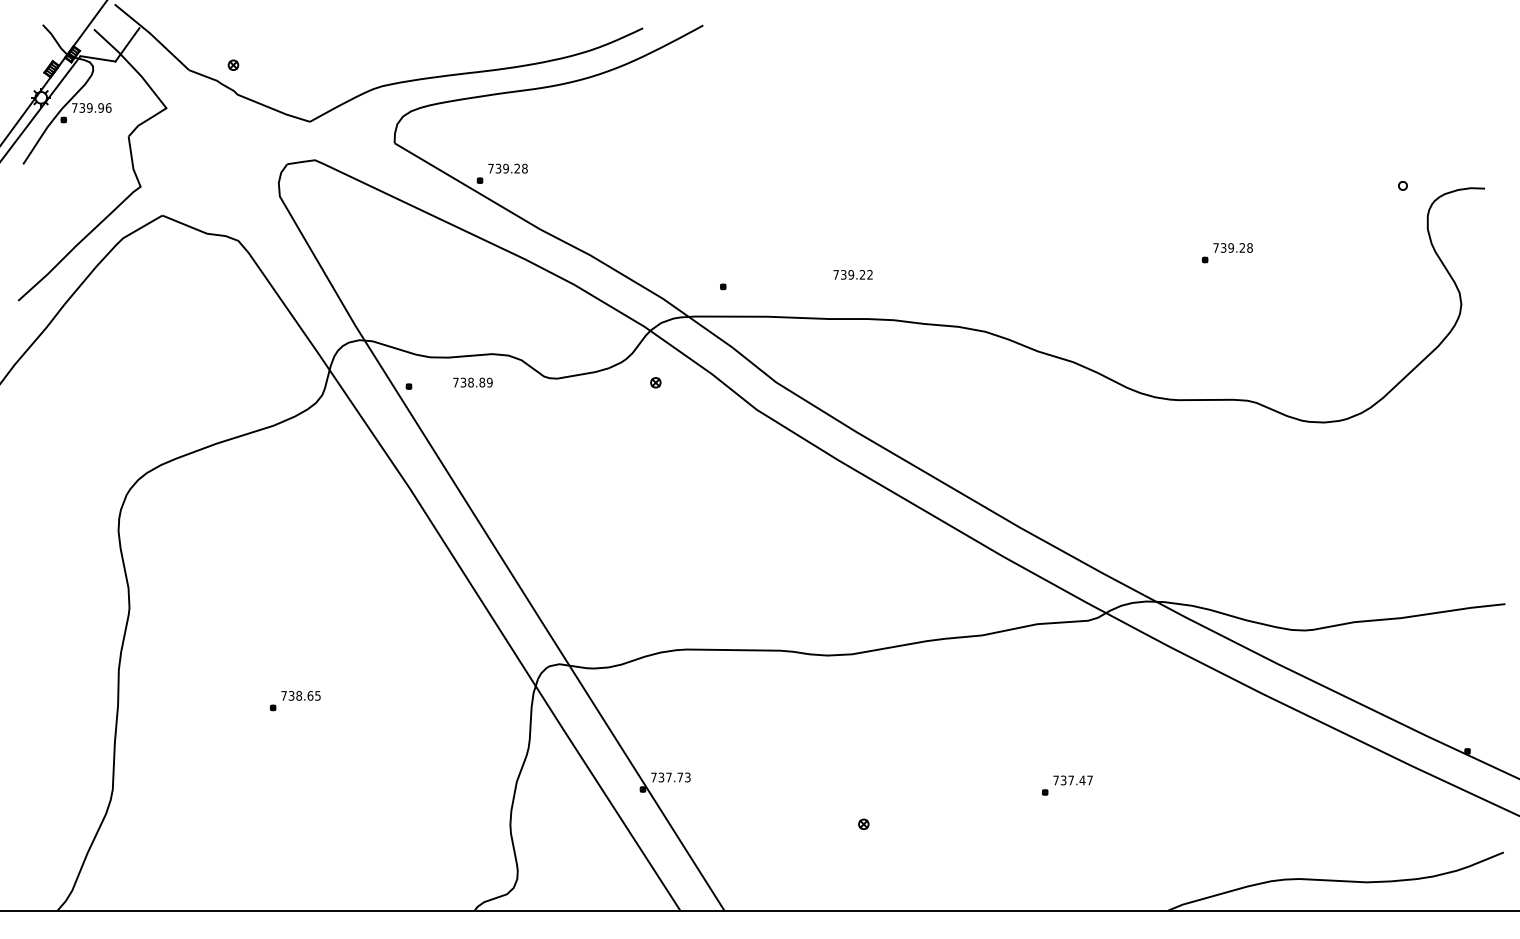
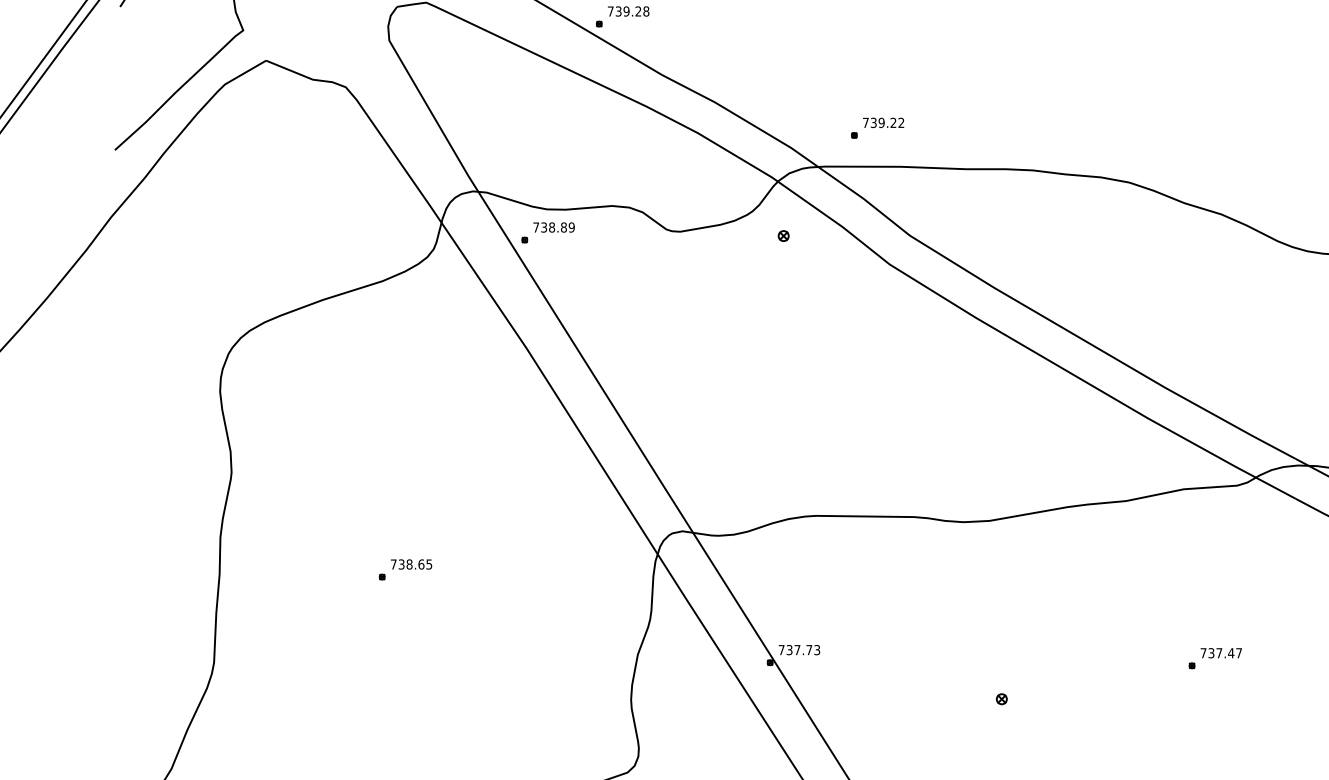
text: (852, 274) -> (882, 122), moved
text: (472, 382) -> (553, 227), moved

